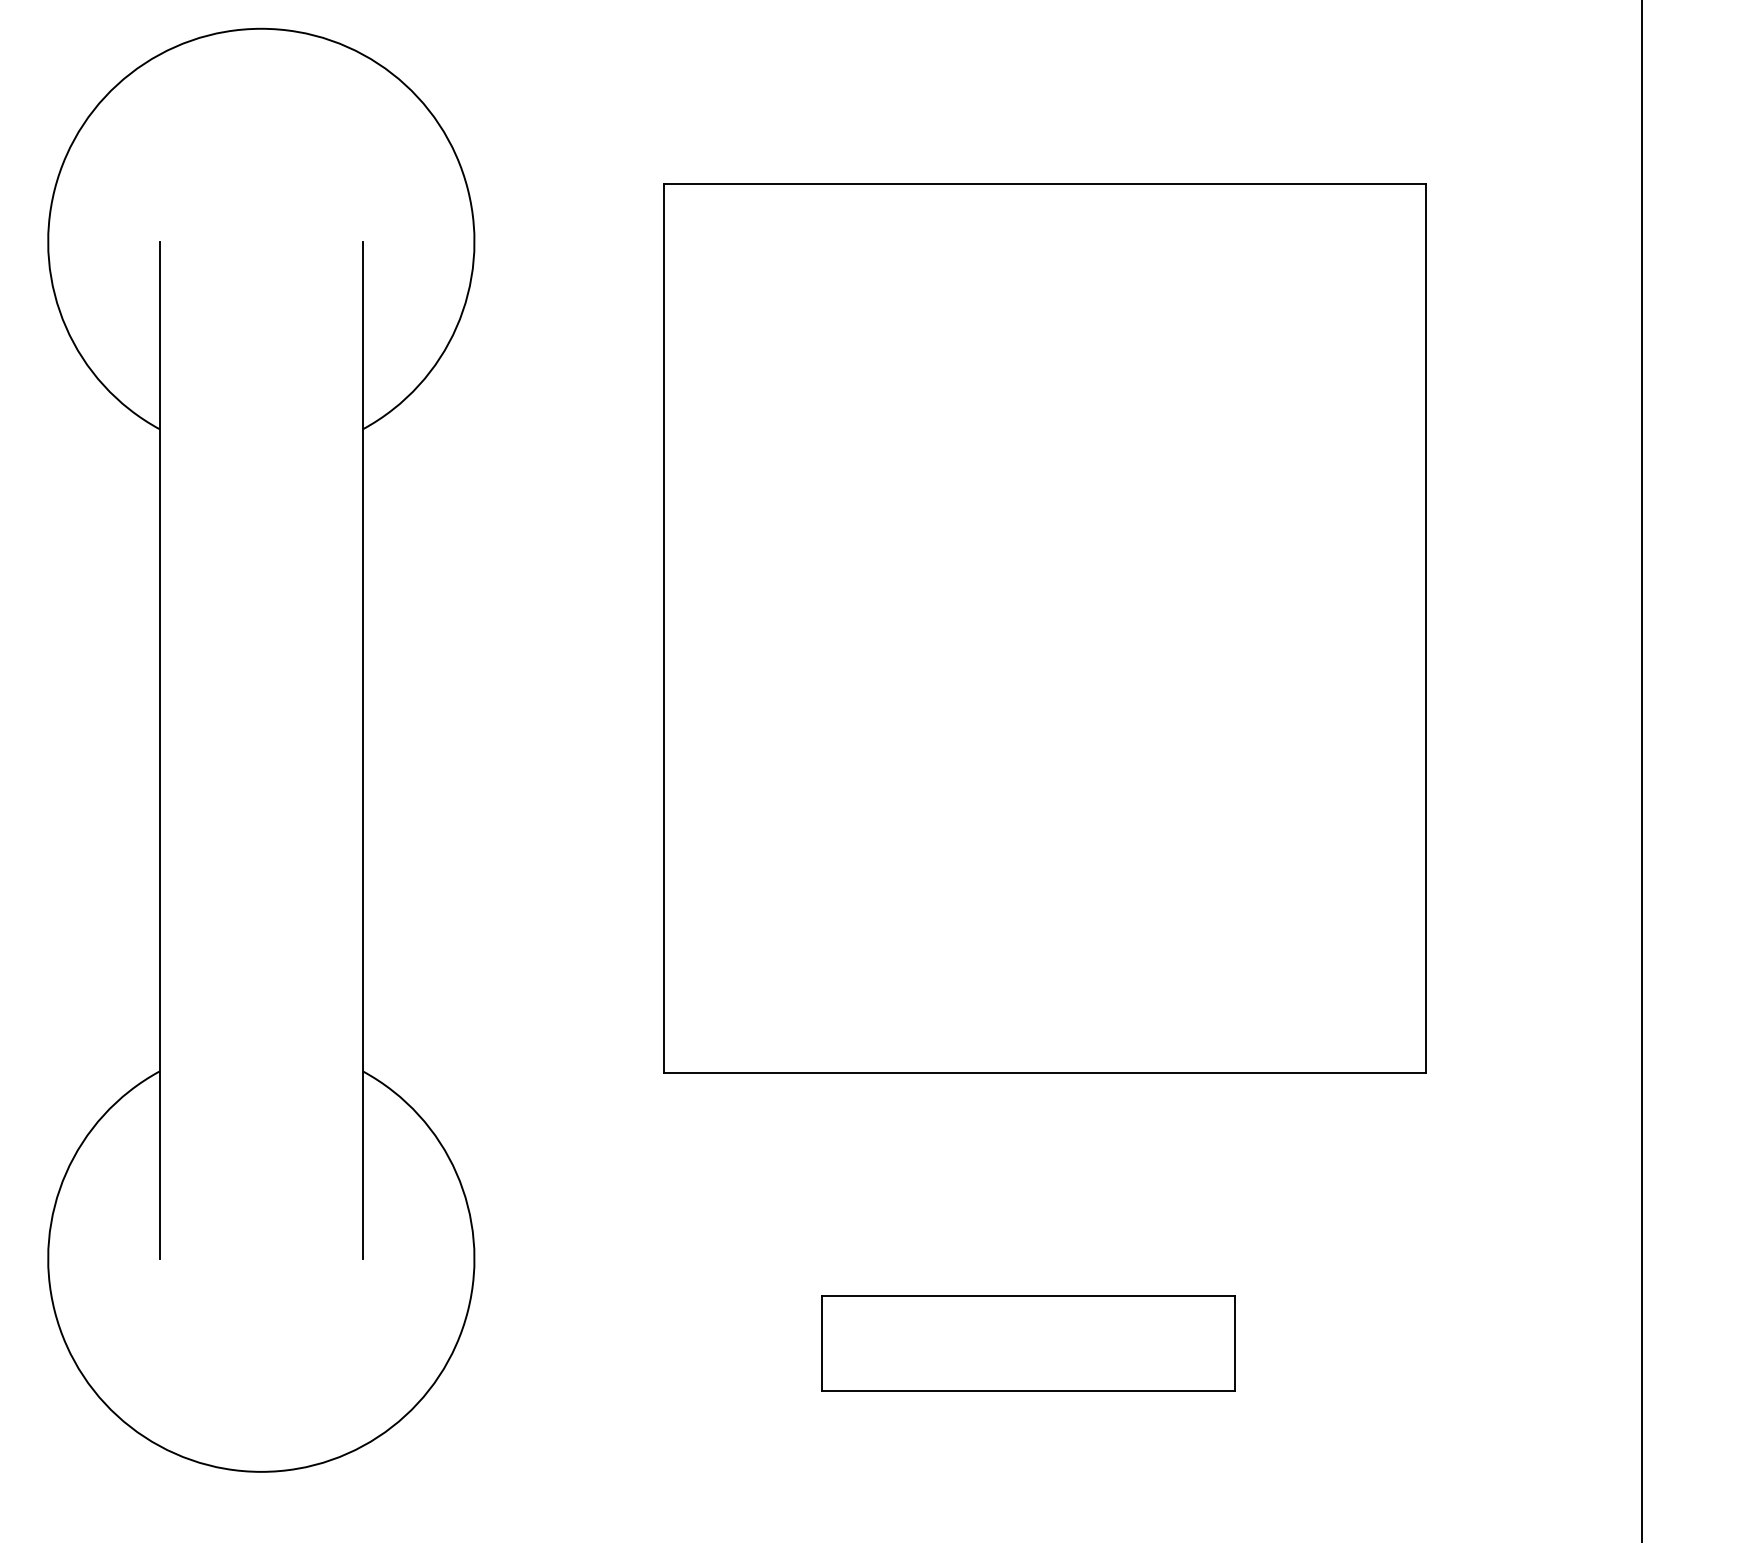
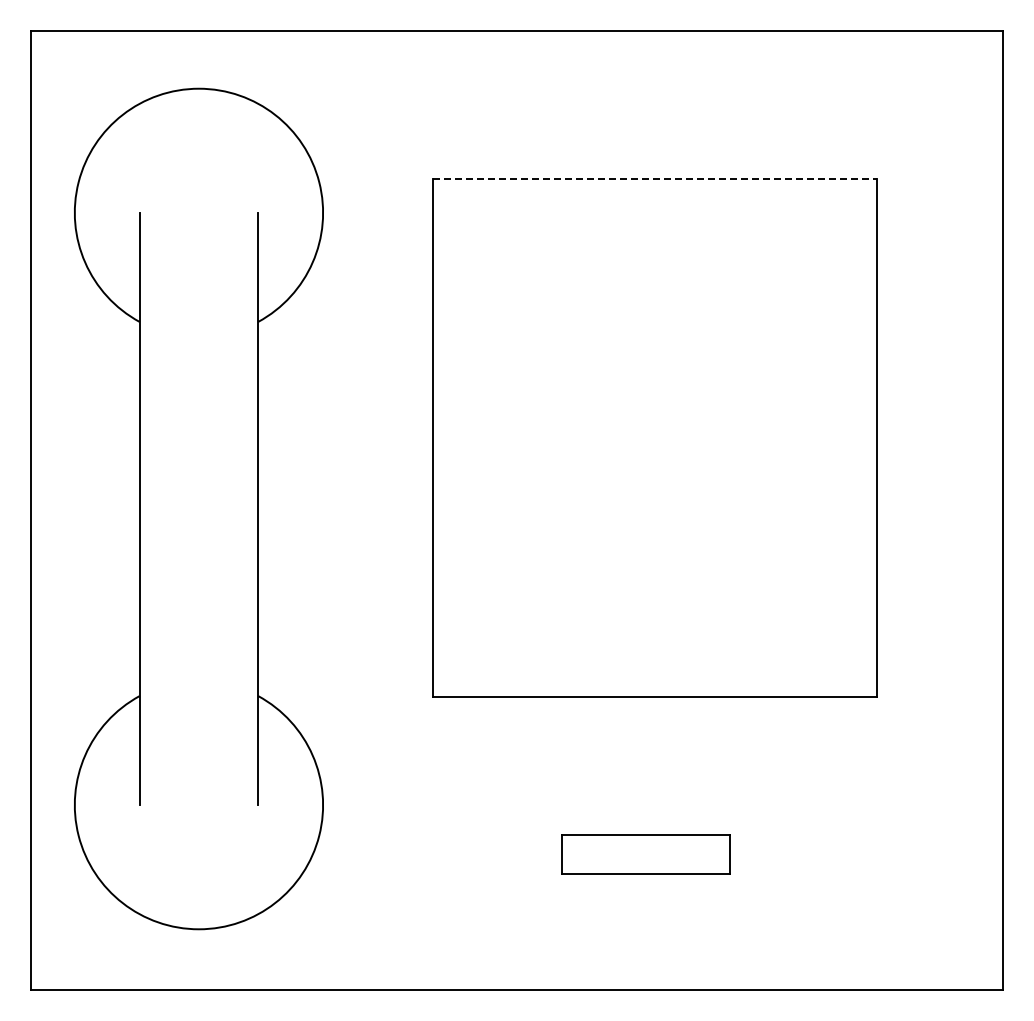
line: (1045, 184) -> (655, 179), solid -> dashed
part: (1027, 1343) -> (645, 854), size x0.7

